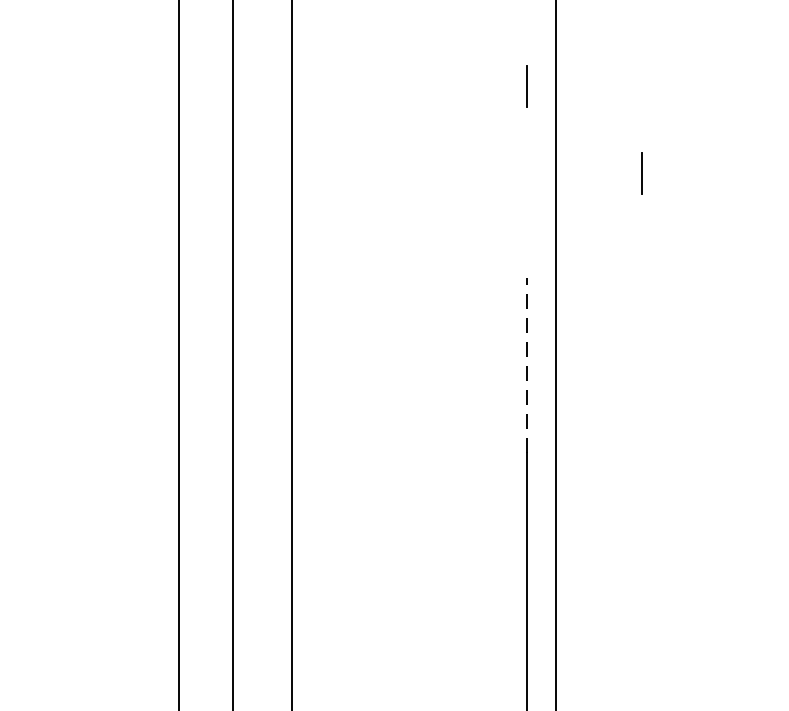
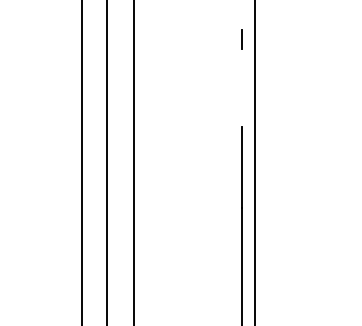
line: (641, 173) -> (294, 79), removed
line: (526, 365) -> (241, 167), dashed -> solid

